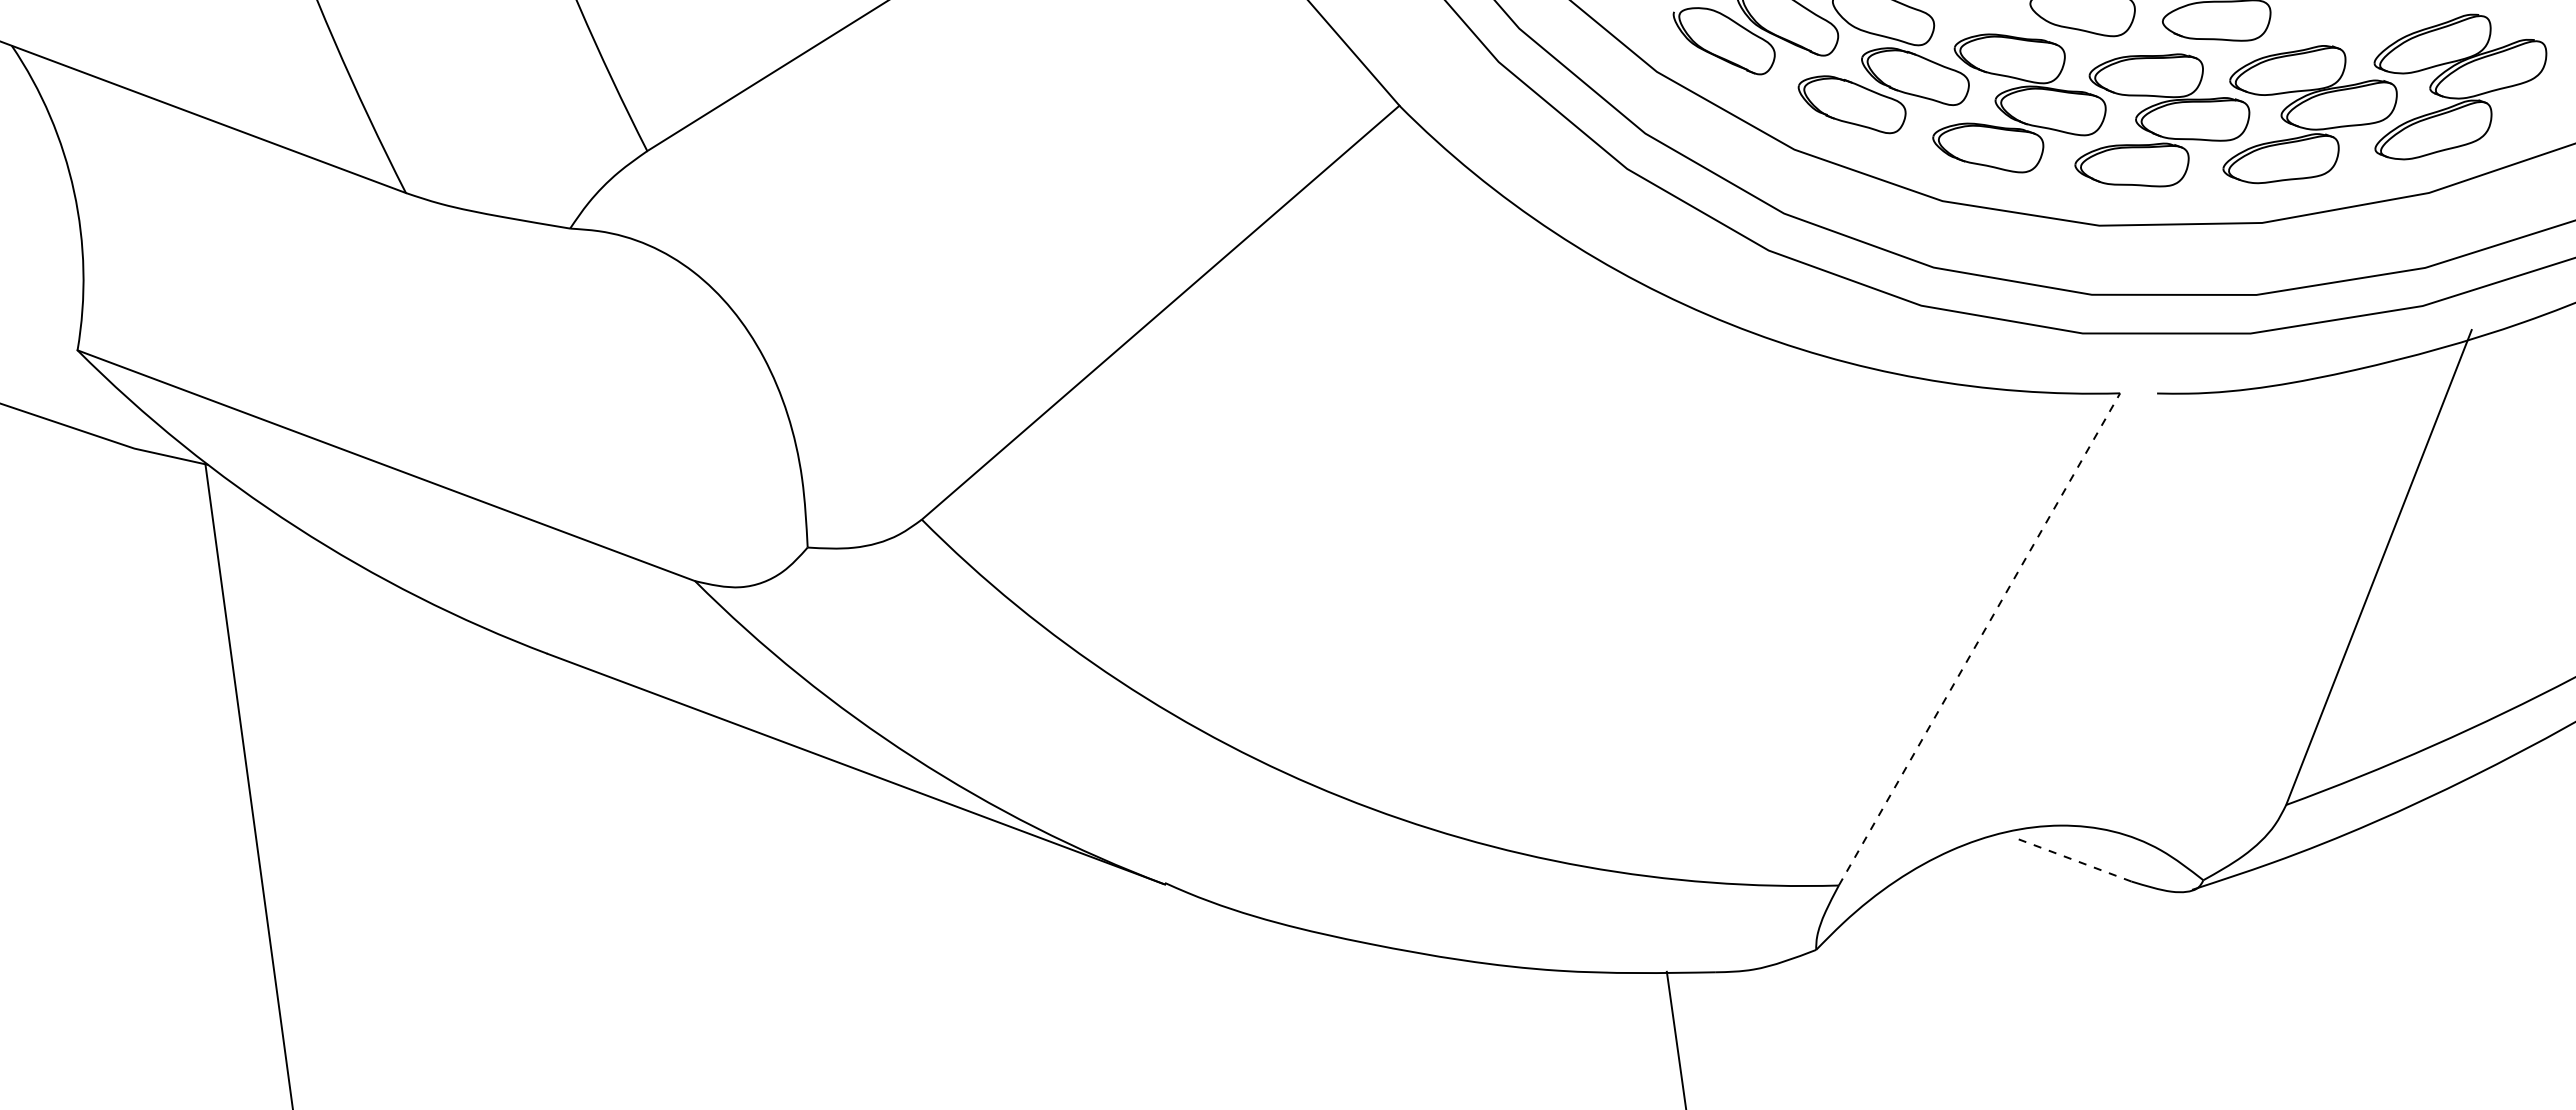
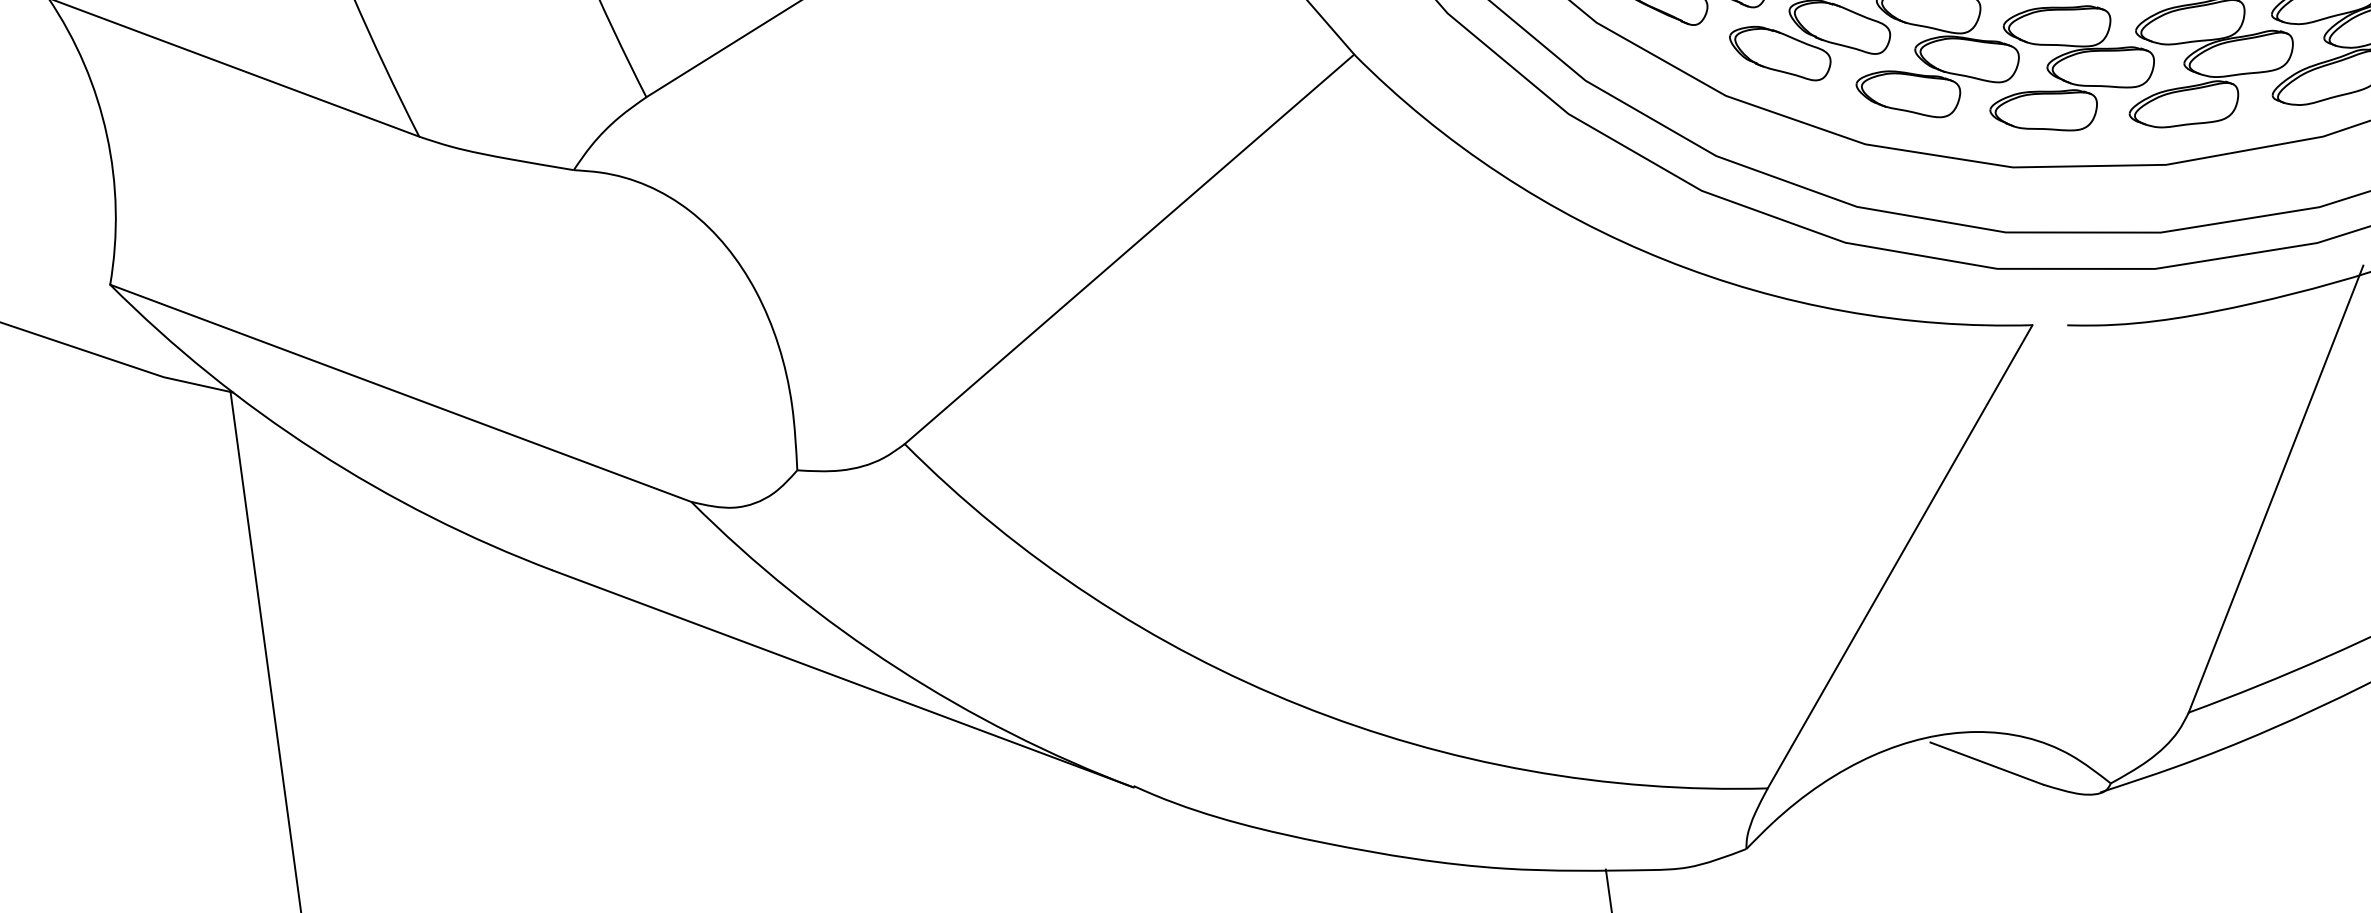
line: (1979, 639) -> (1900, 556), dashed -> solid
line: (2071, 859) -> (1986, 763), dashed -> solid

